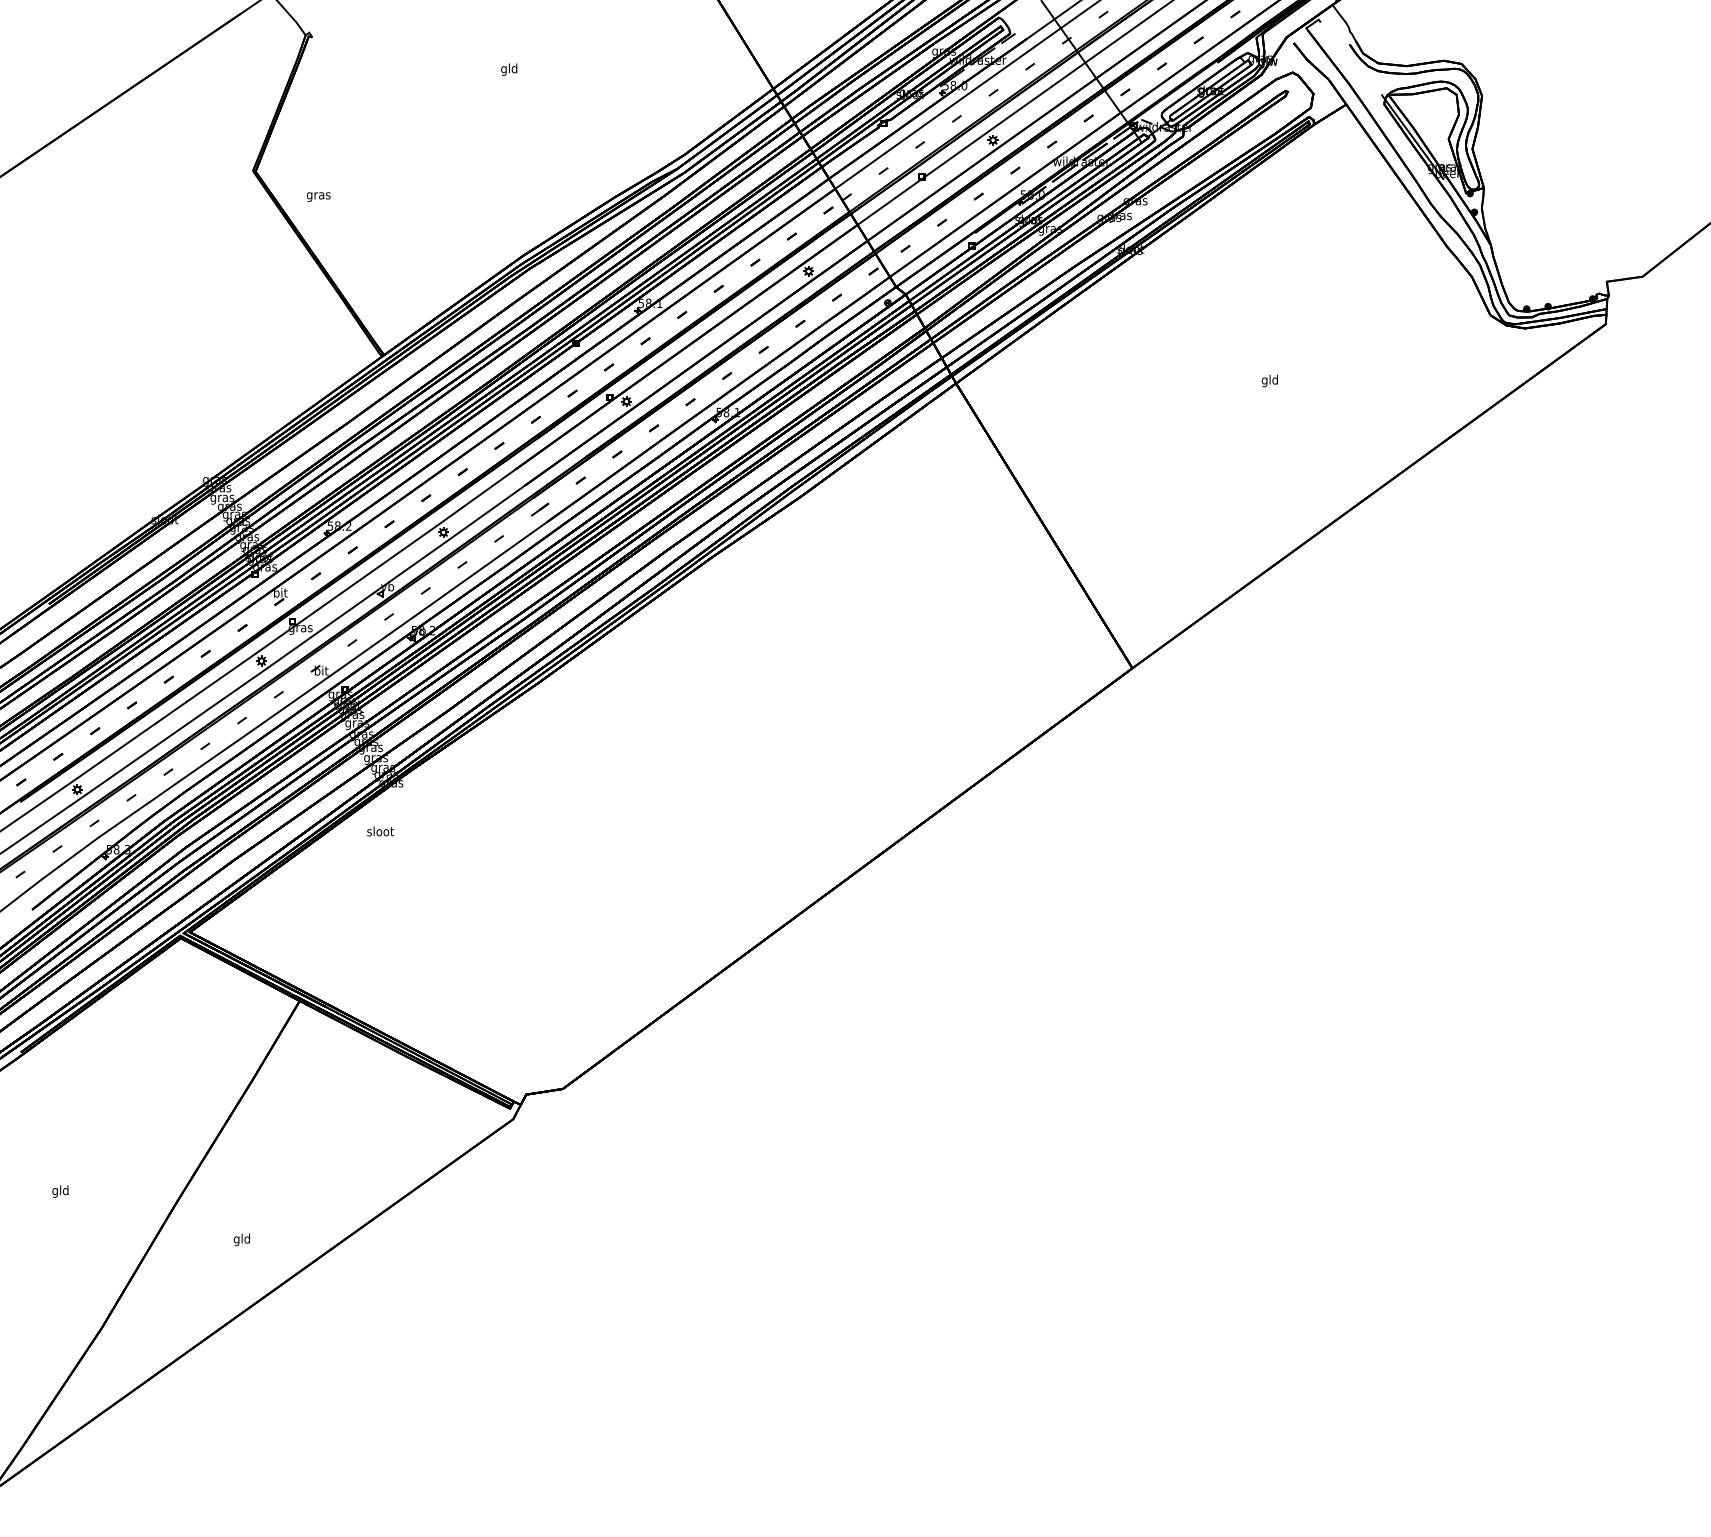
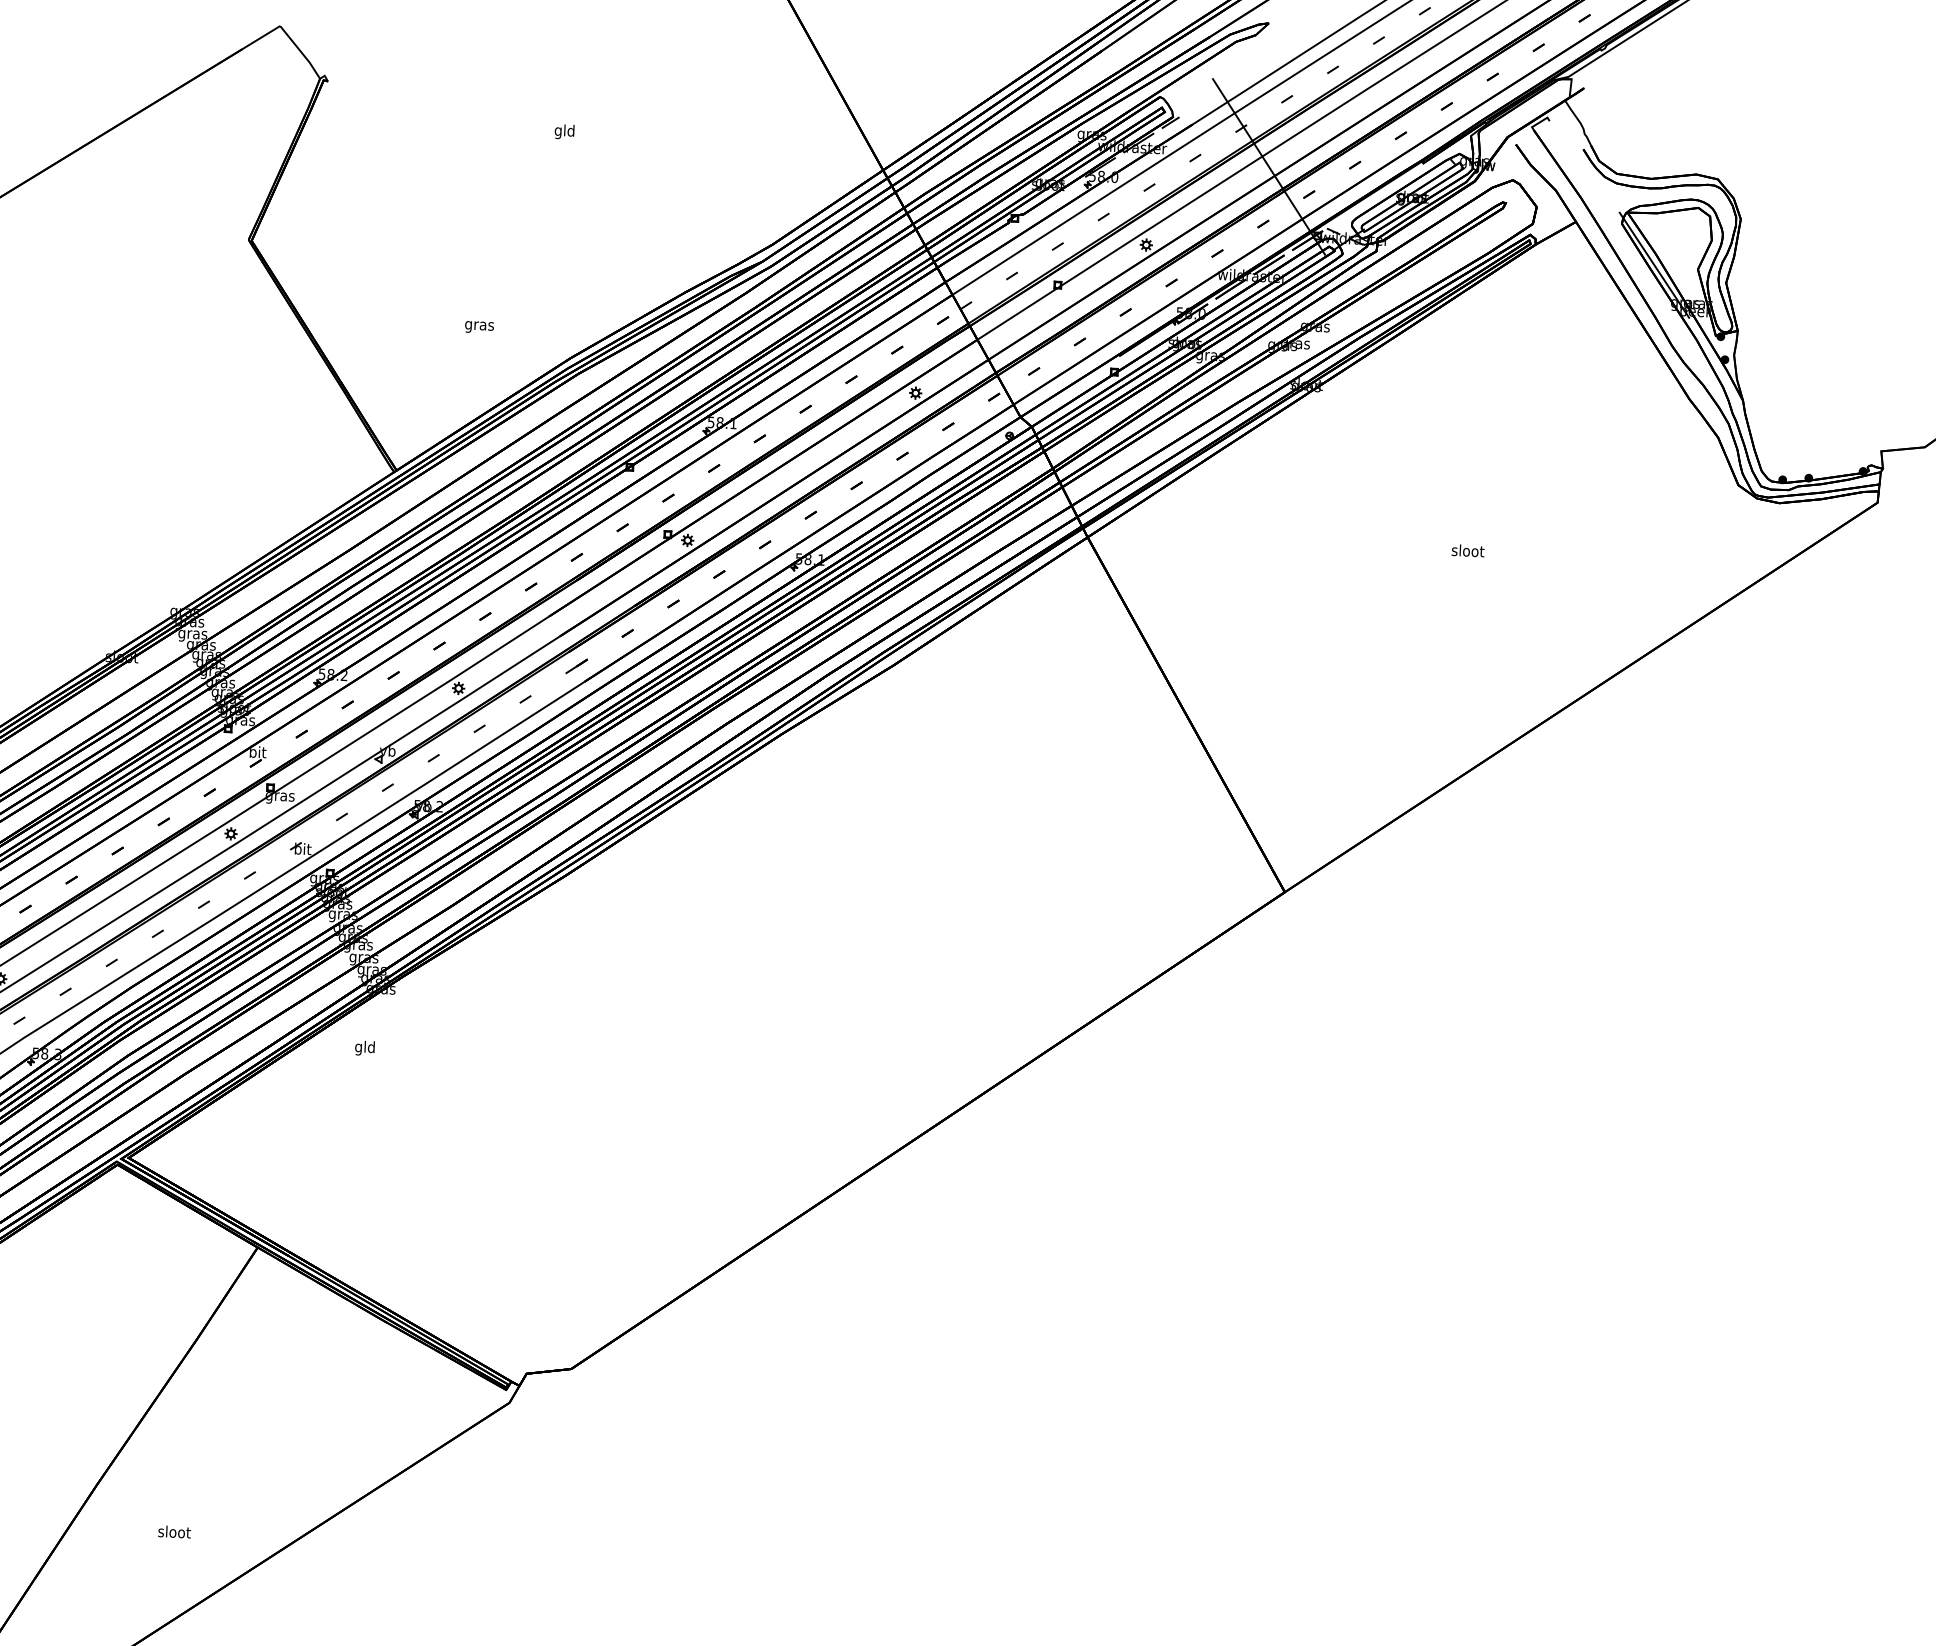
text: (318, 196) -> (479, 326), moved
text: (1269, 380) -> (1467, 551), gld -> sloot
text: (380, 832) -> (365, 1048), sloot -> gld
text: (241, 1239) -> (173, 1532), gld -> sloot

